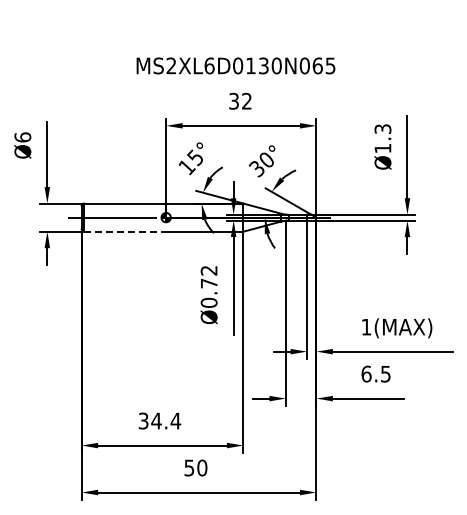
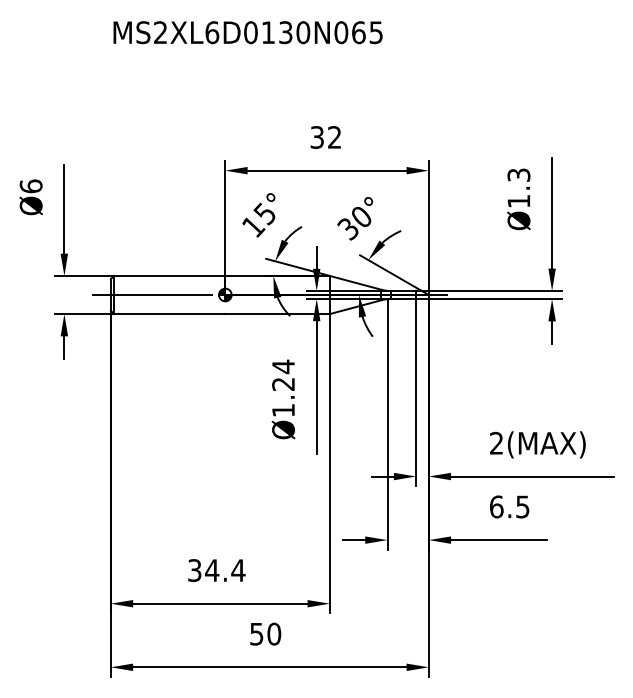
text: (235, 65) -> (247, 32), moved
line: (125, 231) -> (170, 313), dashed -> solid
text: (208, 286) -> (282, 388), Ø0.72 -> Ø1.24
text: (366, 326) -> (496, 442), 1(MAX) -> 2(MAX)

